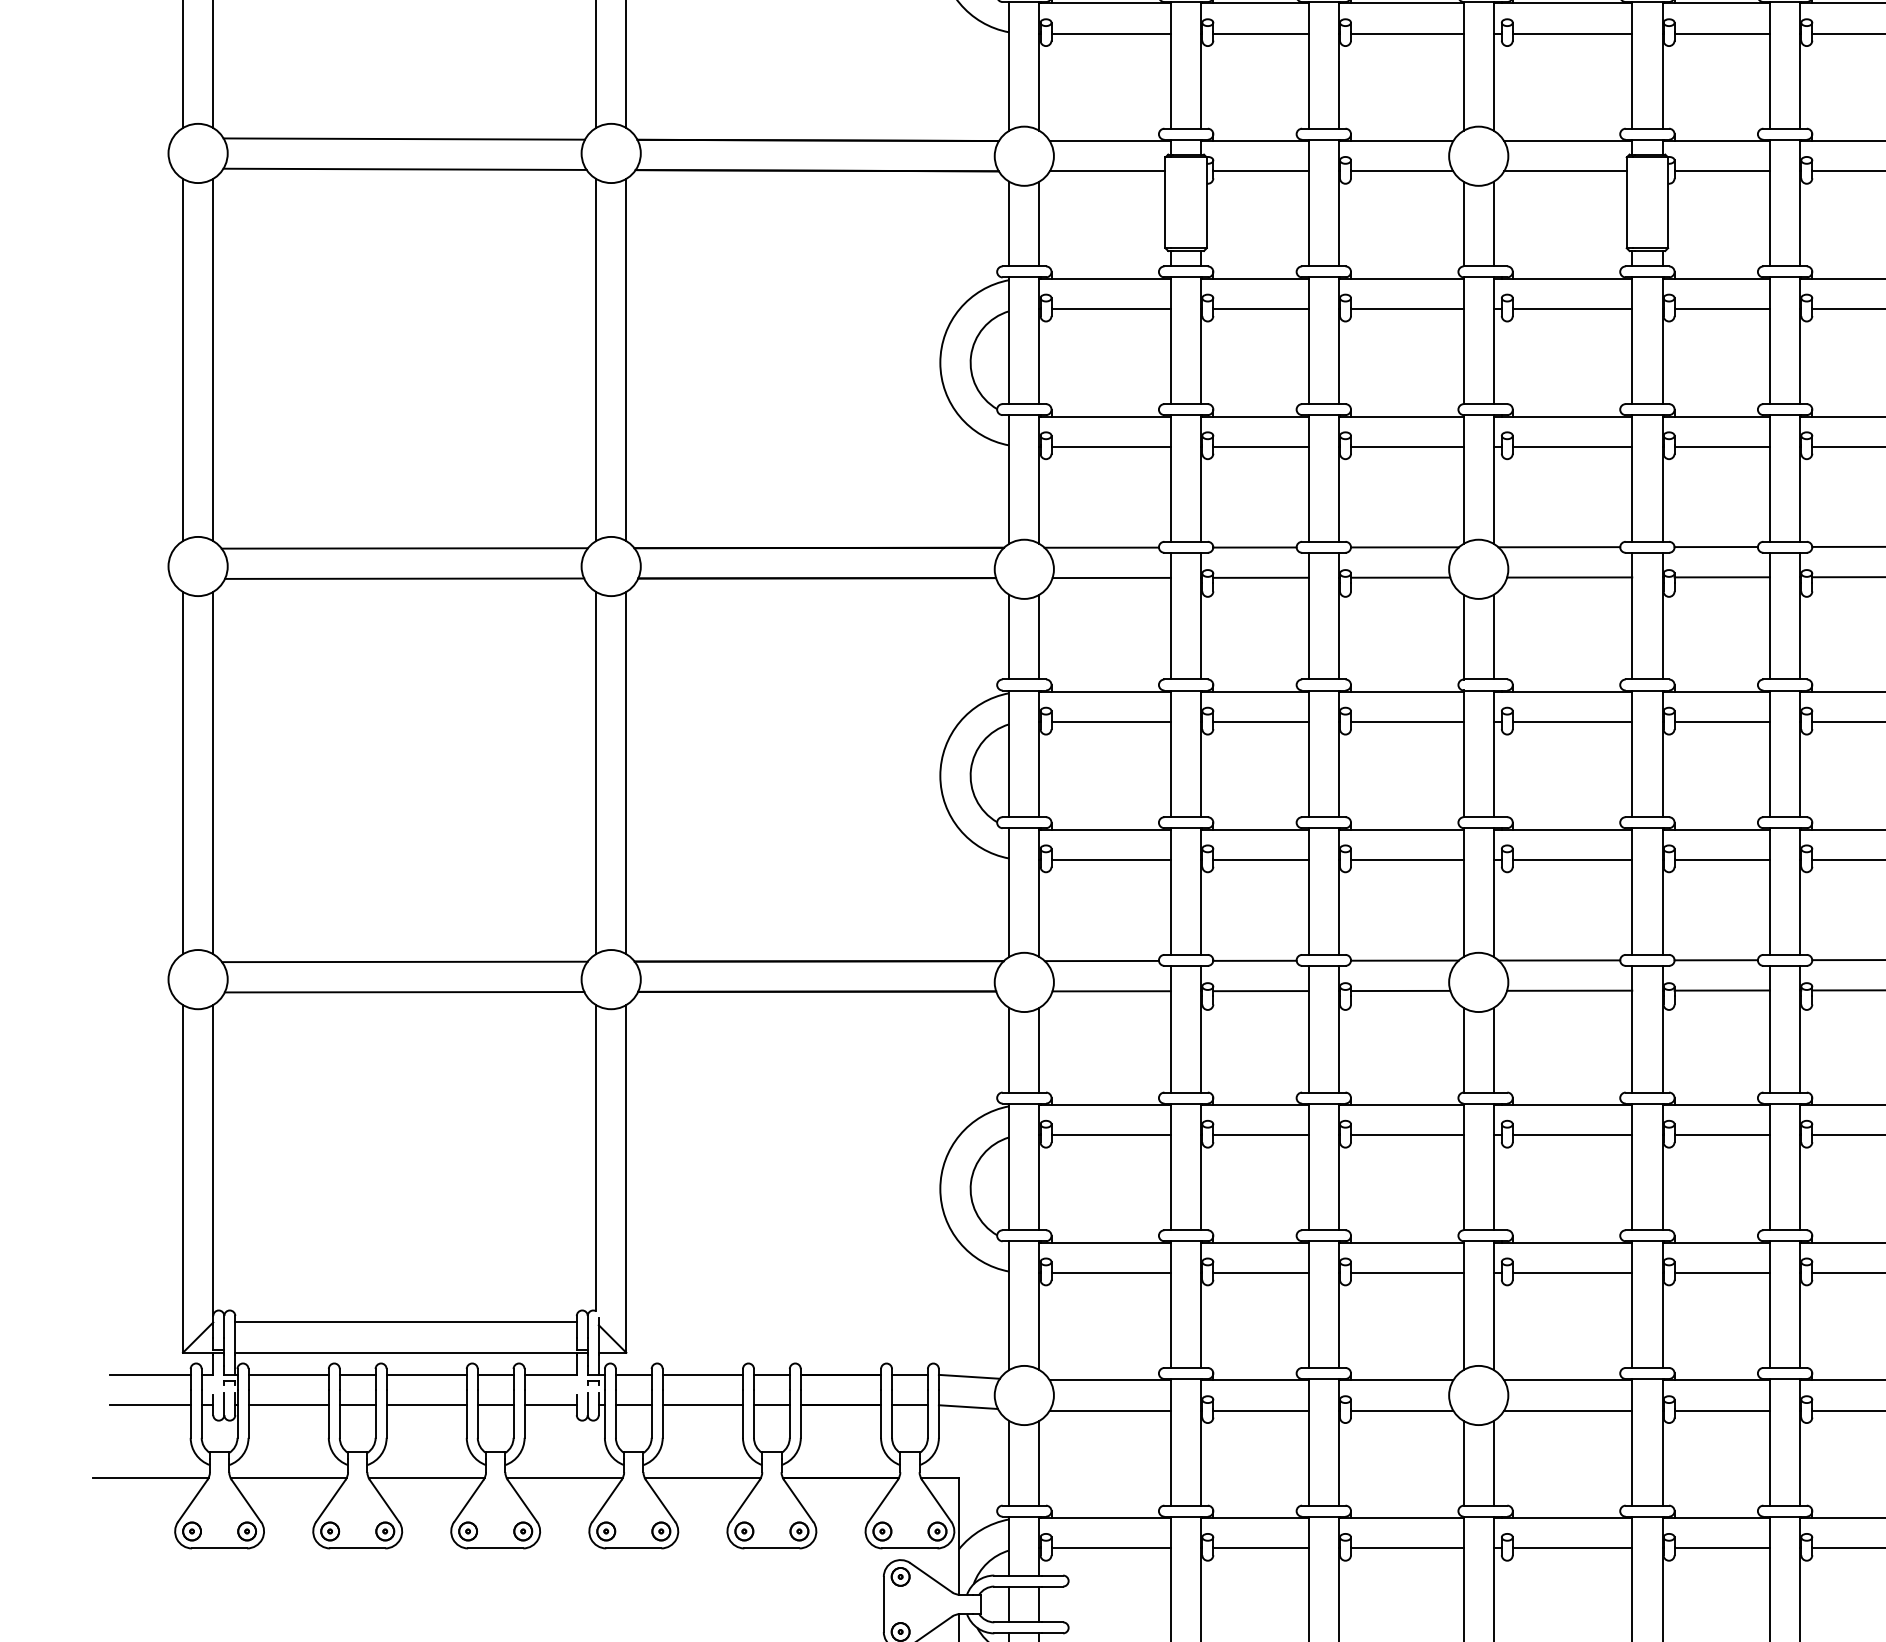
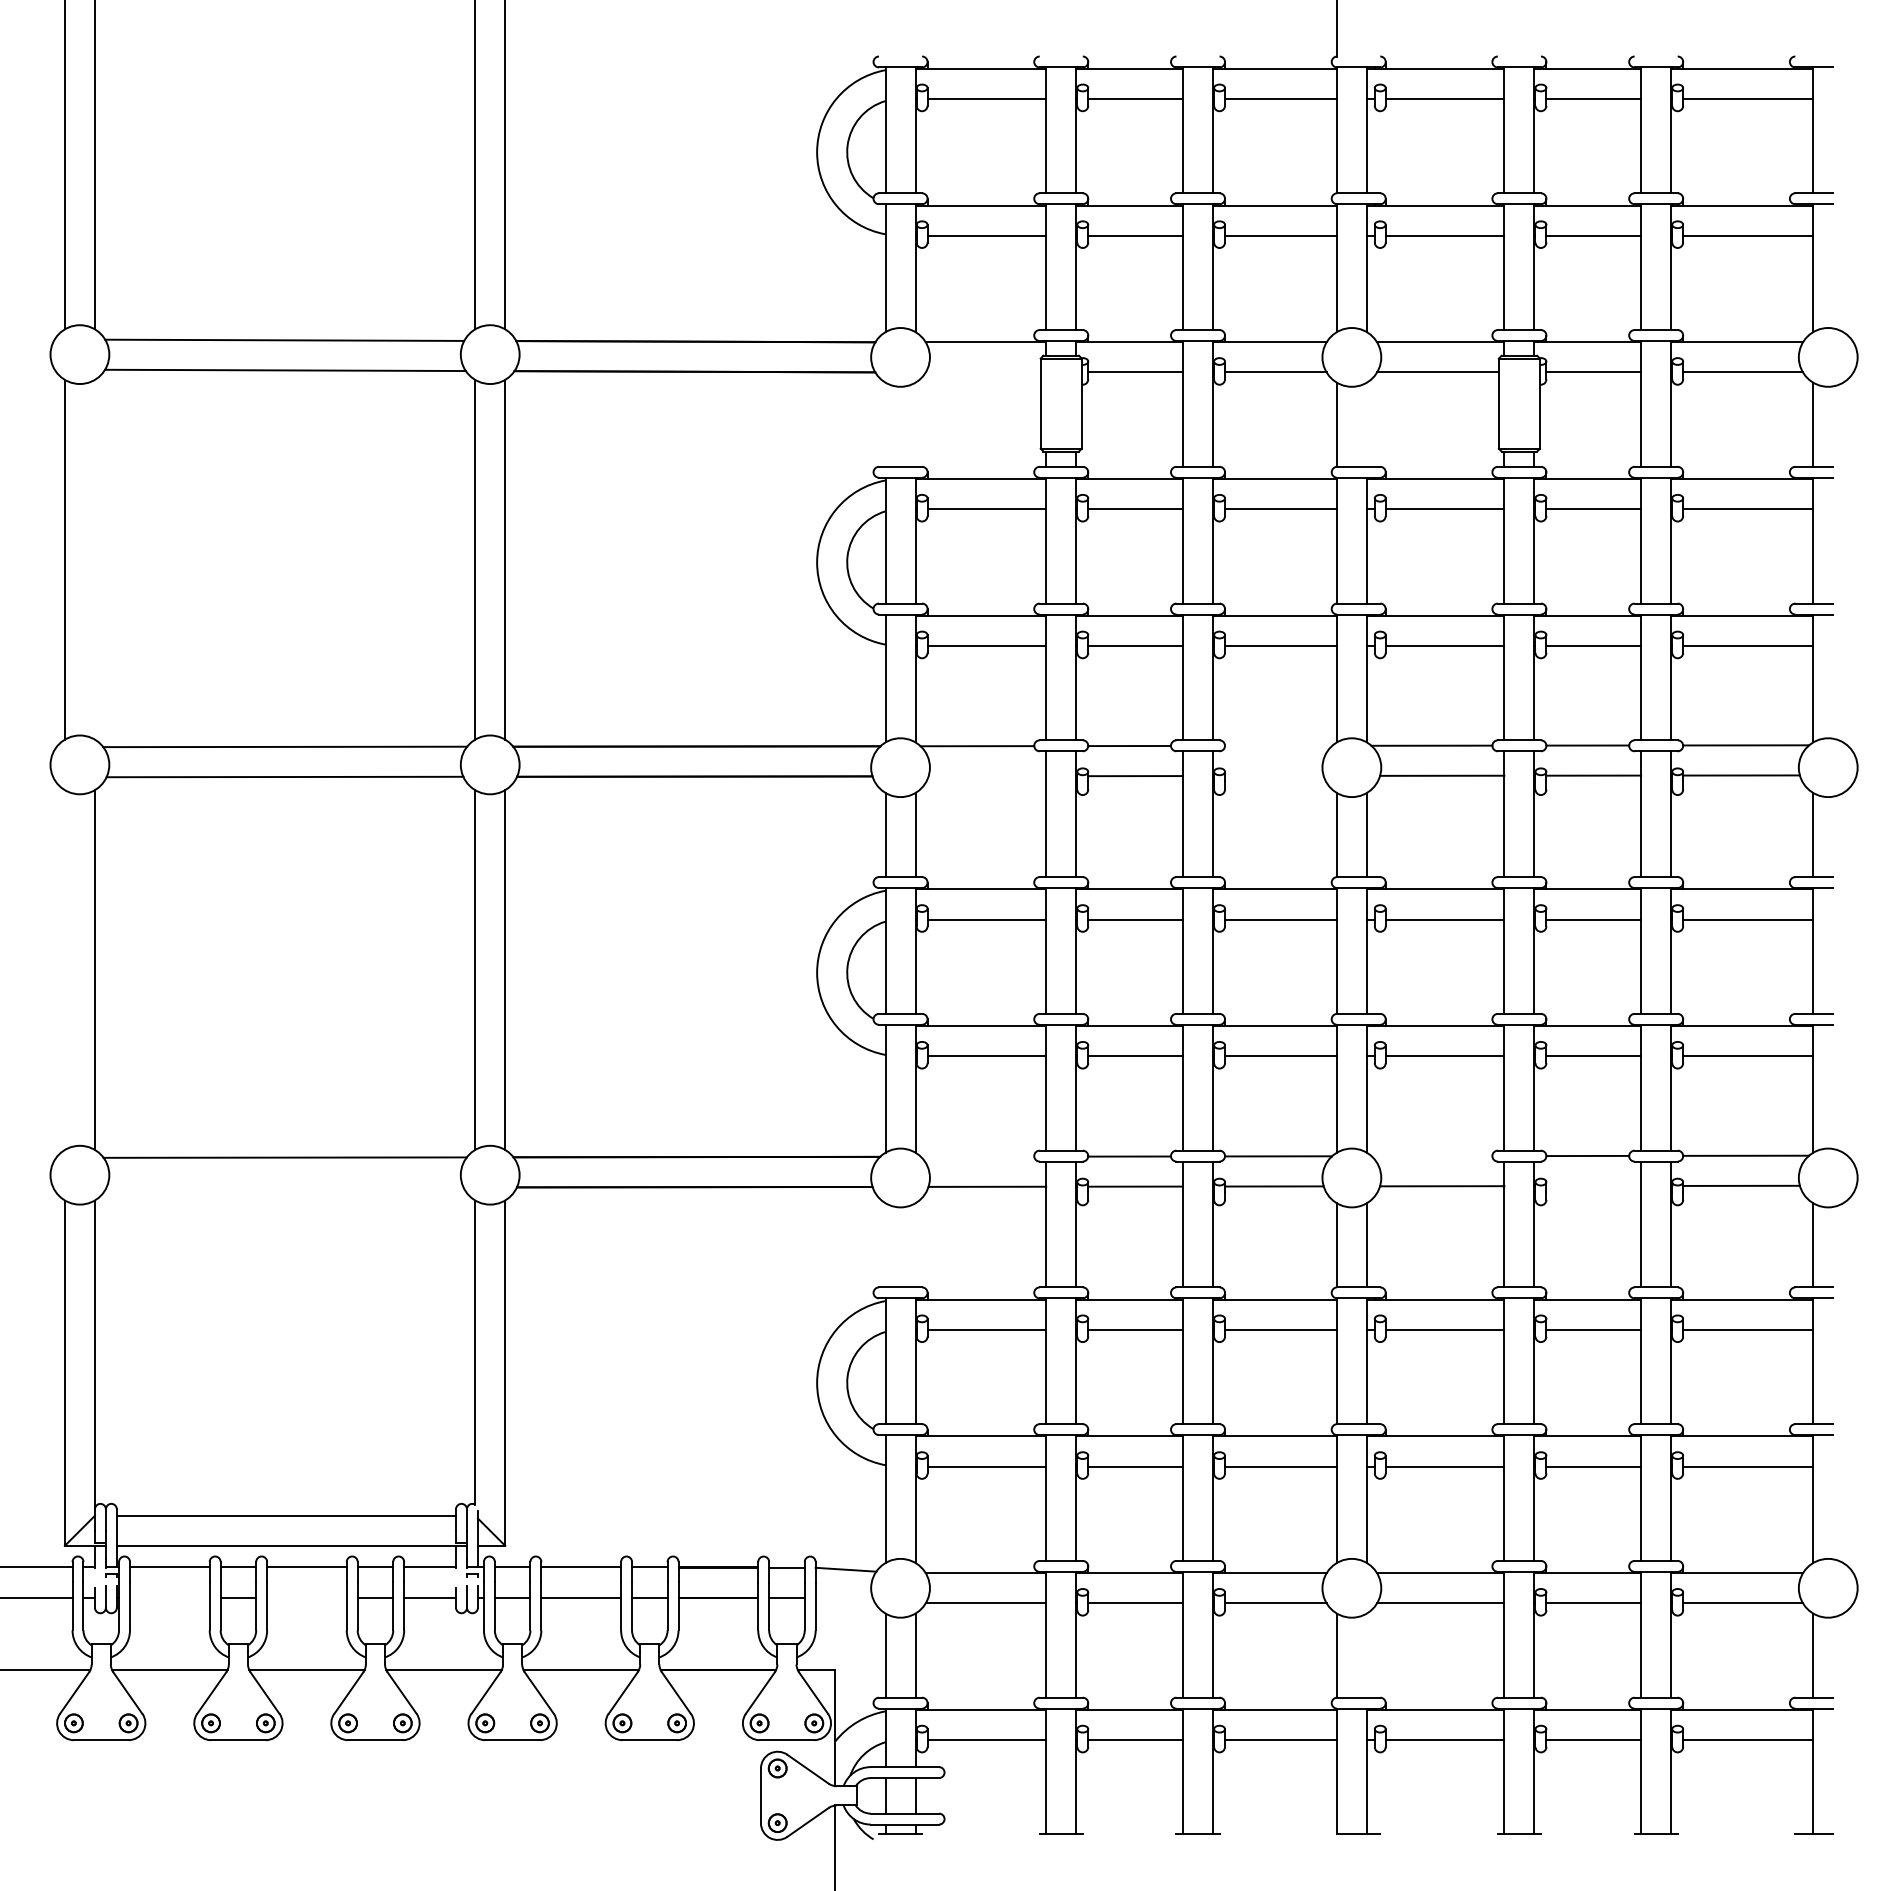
line: (1106, 171) -> (982, 372), removed
line: (1009, 223) -> (885, 424), removed
line: (1039, 223) -> (915, 424), removed
line: (1493, 223) -> (1366, 424), removed
line: (212, 359) -> (94, 559), removed
line: (1404, 546) -> (1278, 745), removed
line: (1400, 577) -> (1274, 775), removed
line: (1111, 578) -> (987, 776), removed
line: (182, 773) -> (64, 970), removed
line: (1101, 960) -> (977, 1156), removed
line: (1558, 960) -> (1431, 1156), removed
line: (1722, 990) -> (1593, 1186), removed
line: (404, 991) -> (284, 1187), removed
line: (1009, 1050) -> (885, 1245), removed
line: (1039, 1050) -> (915, 1245), removed
line: (288, 1404) -> (169, 1597), removed
line: (426, 1404) -> (306, 1597), removed
line: (967, 1406) -> (844, 1599), removed
line: (1493, 1463) -> (1366, 1655), removed

